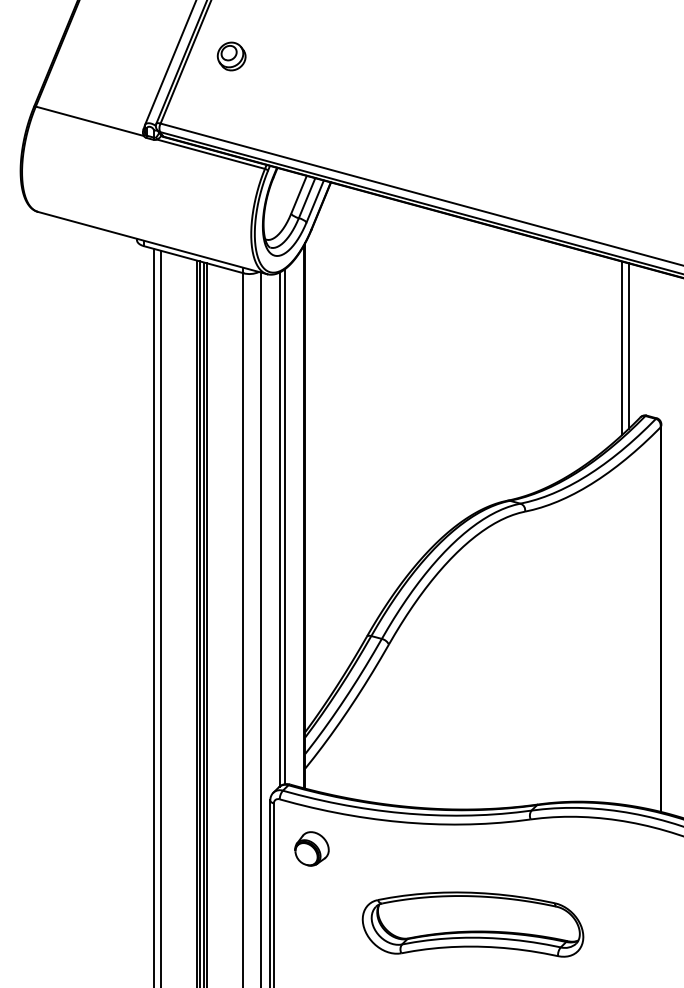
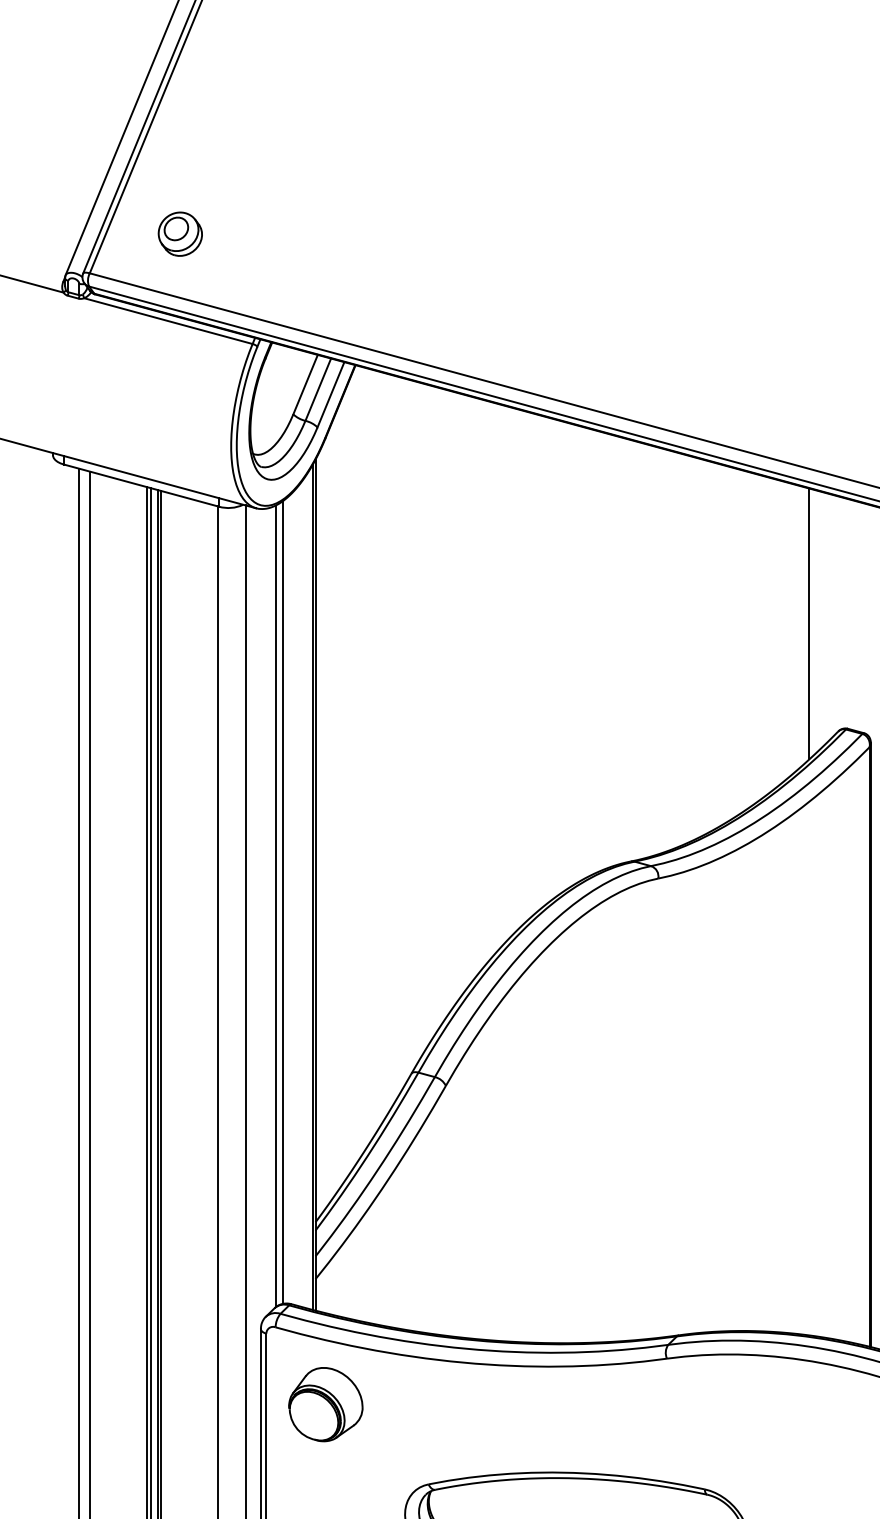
part: (231, 56) -> (180, 234), moved
line: (629, 345) -> (821, 619), removed
part: (311, 848) -> (325, 1403), size x1.4

